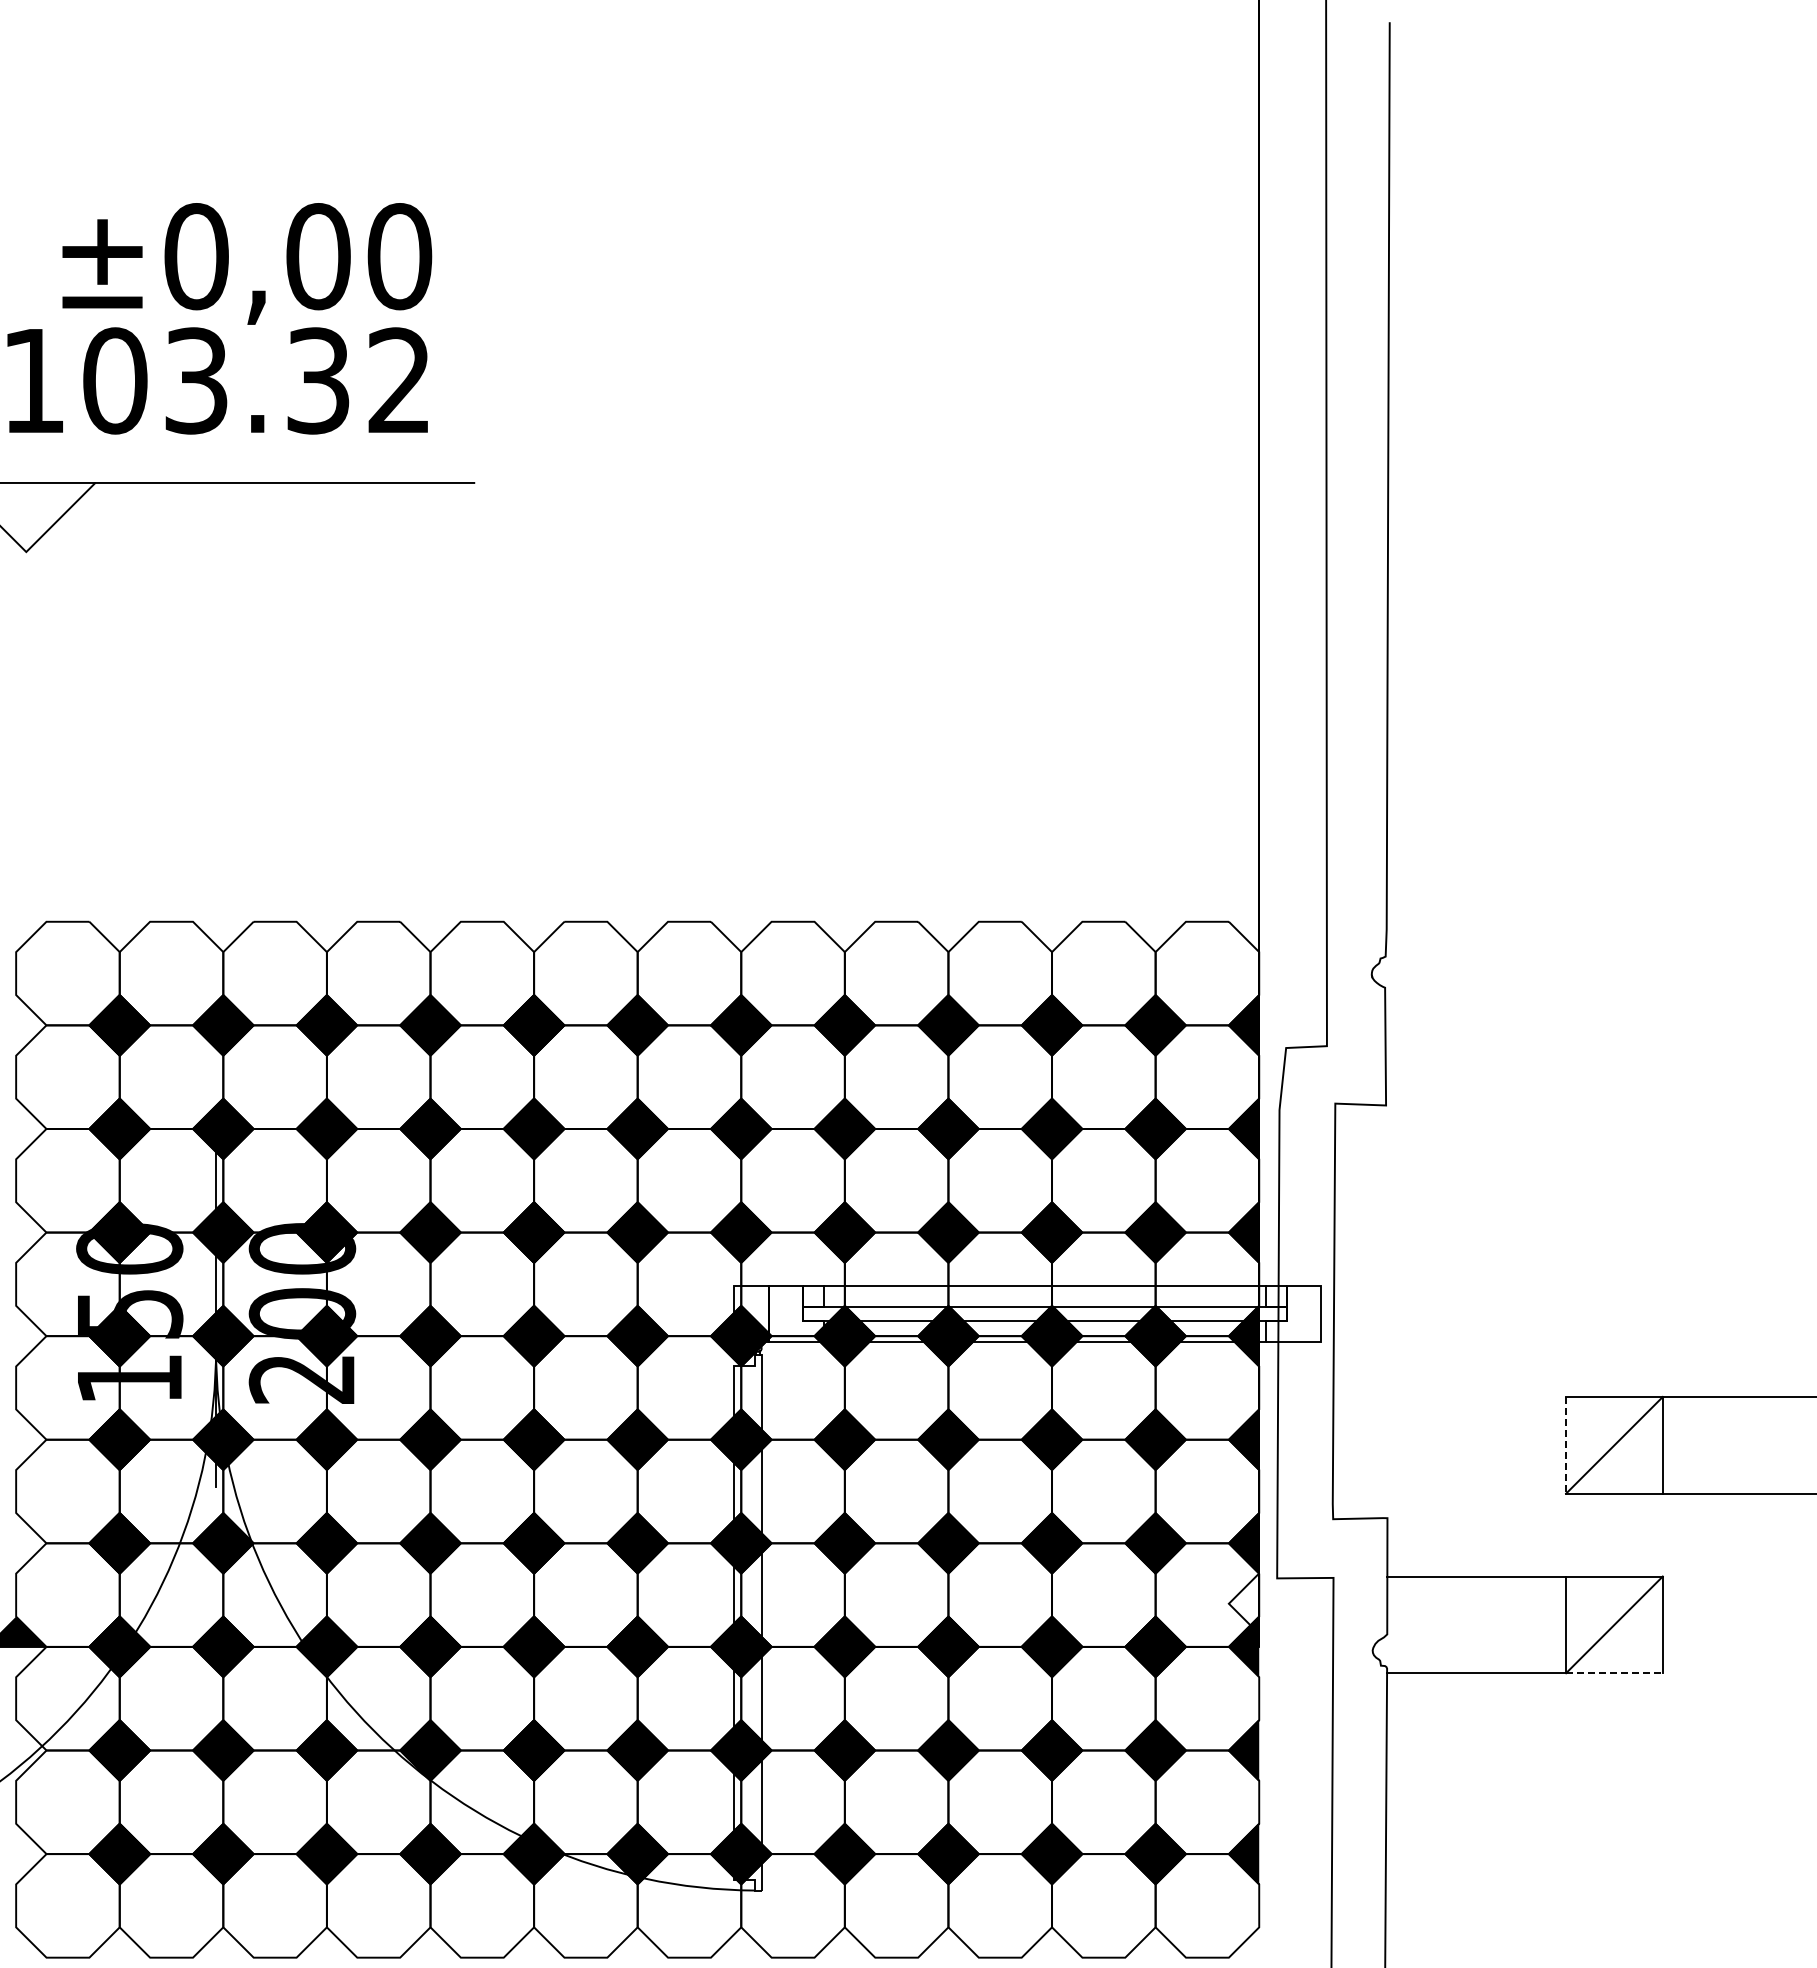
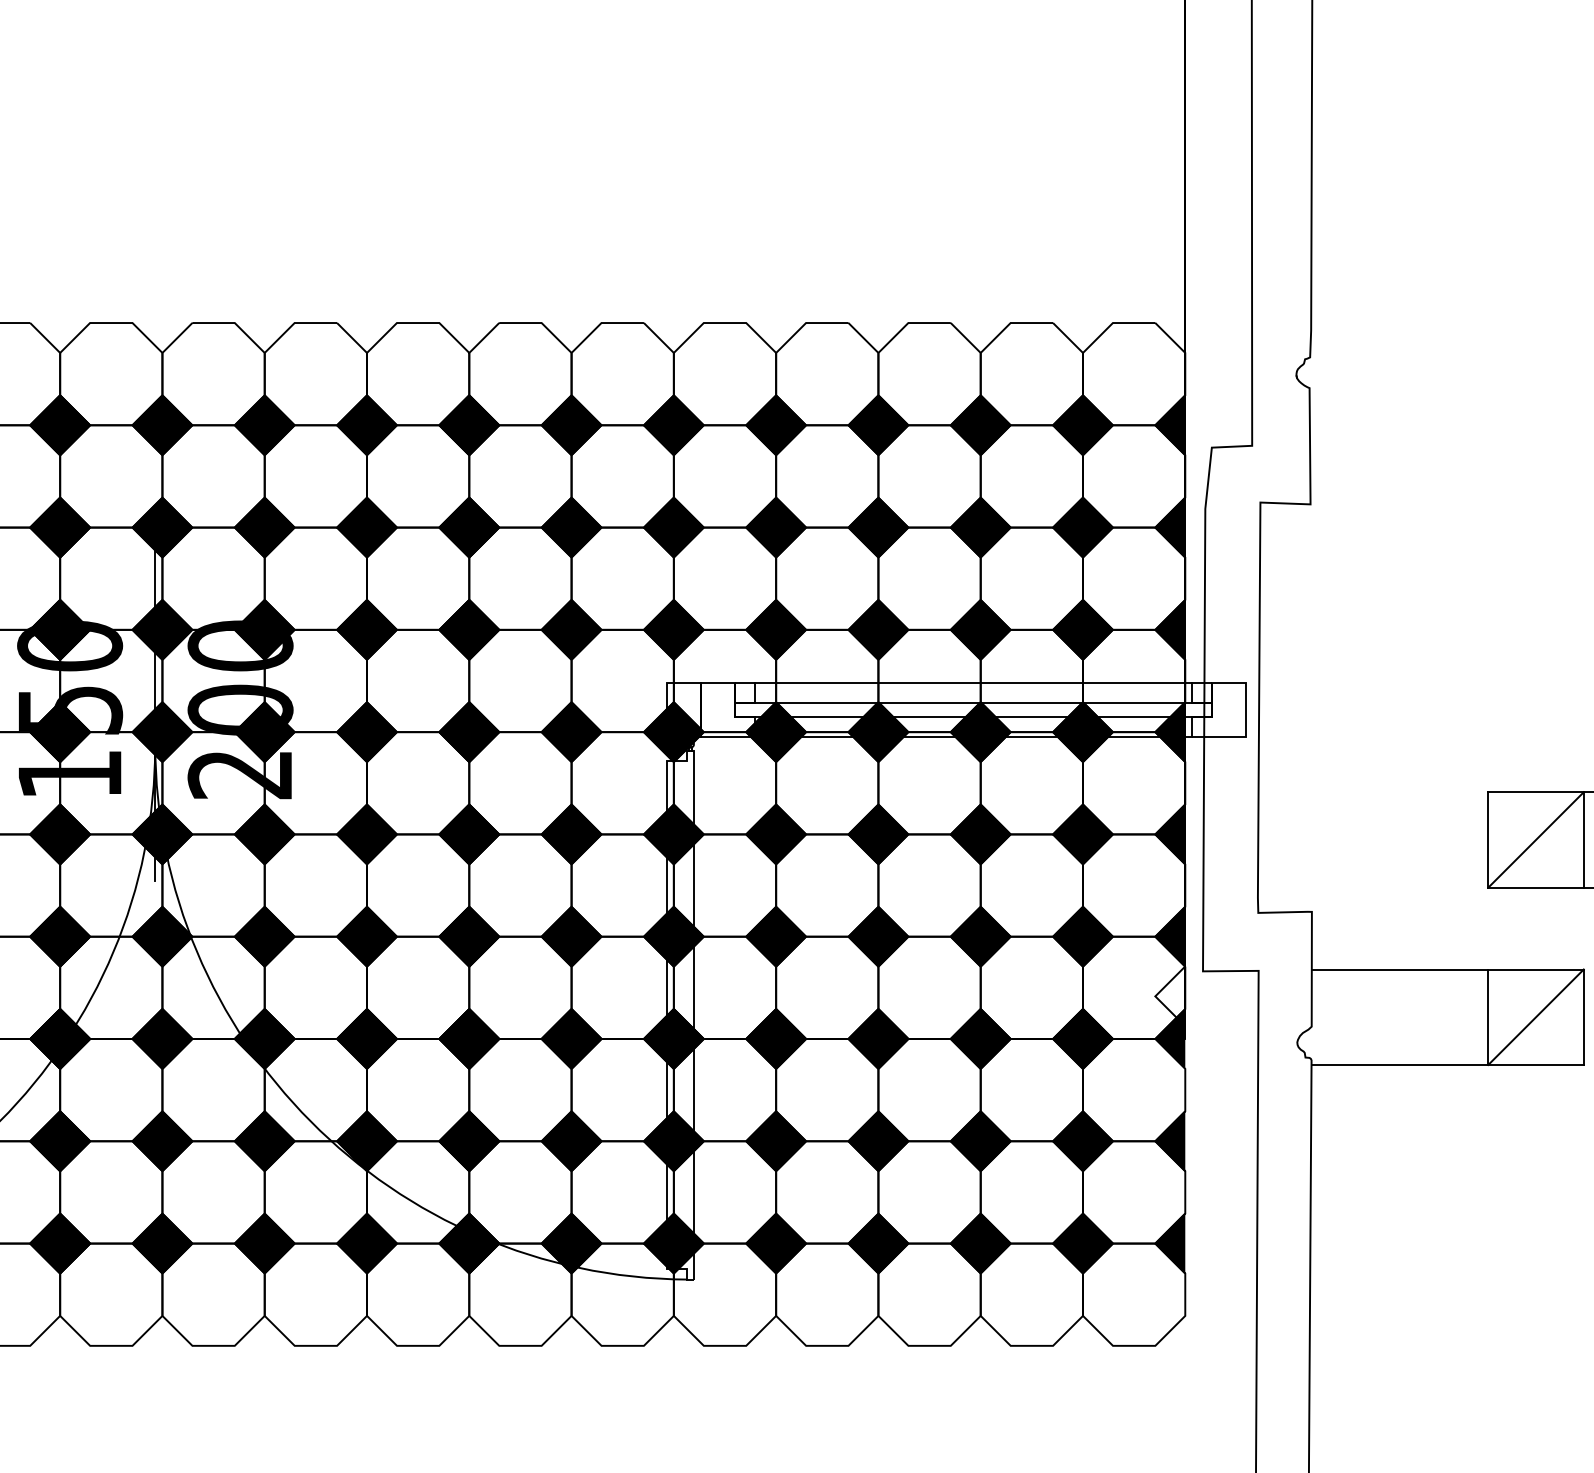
line: (1566, 1445) -> (1488, 840), dashed -> solid
line: (1614, 1673) -> (1536, 1065), dashed -> solid

